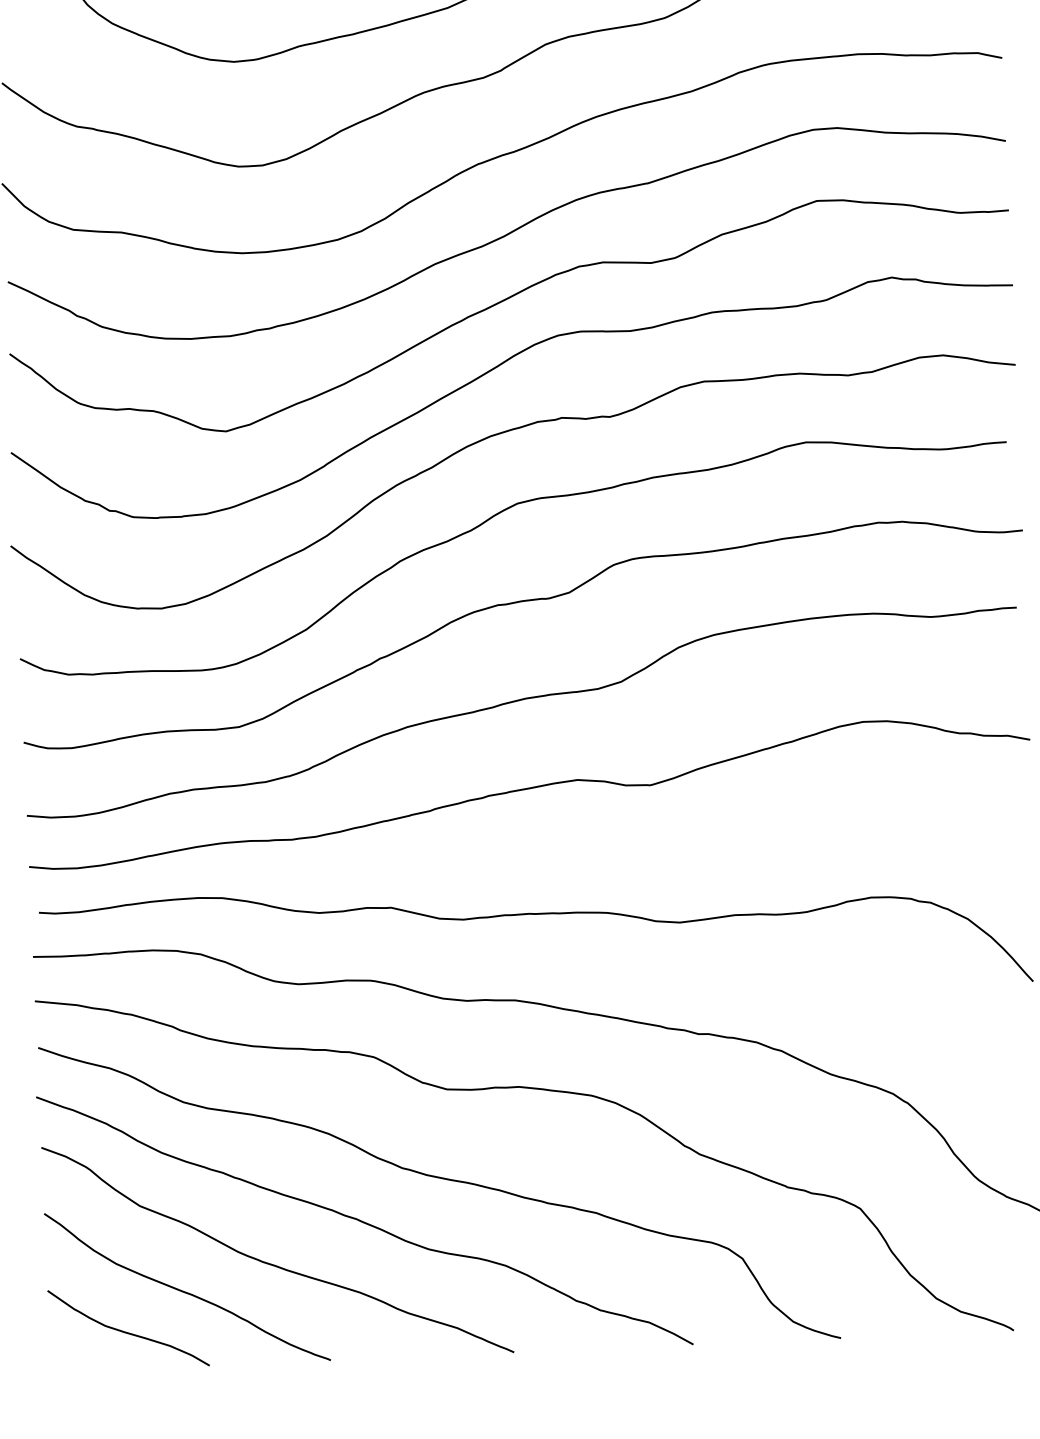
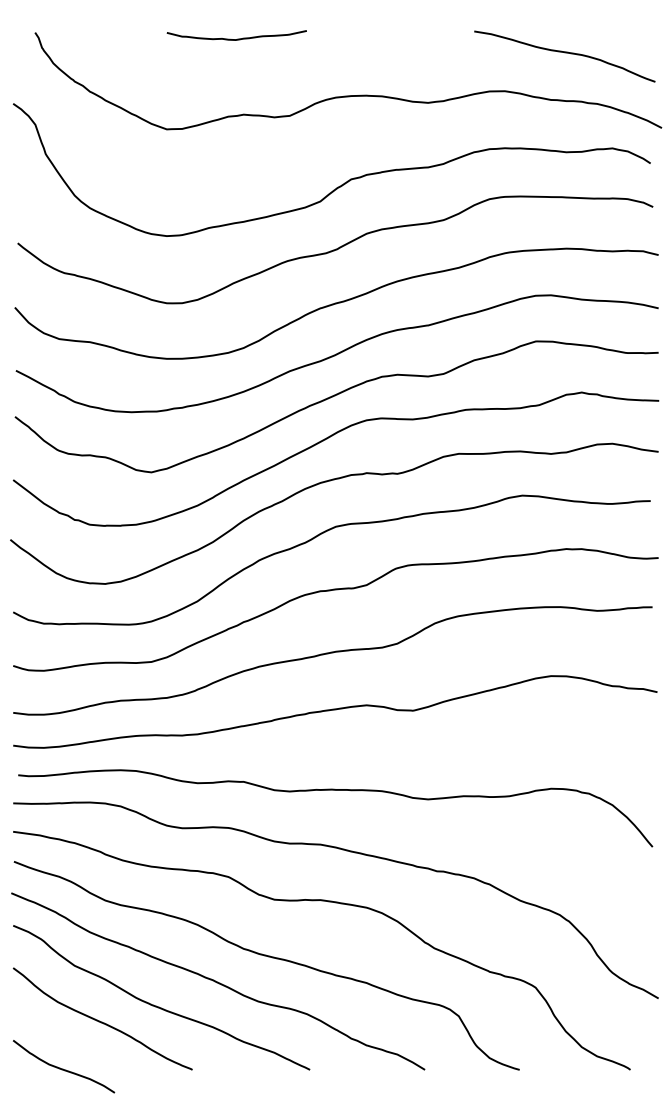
curve: (127, 1331) -> (63, 1068), moved

